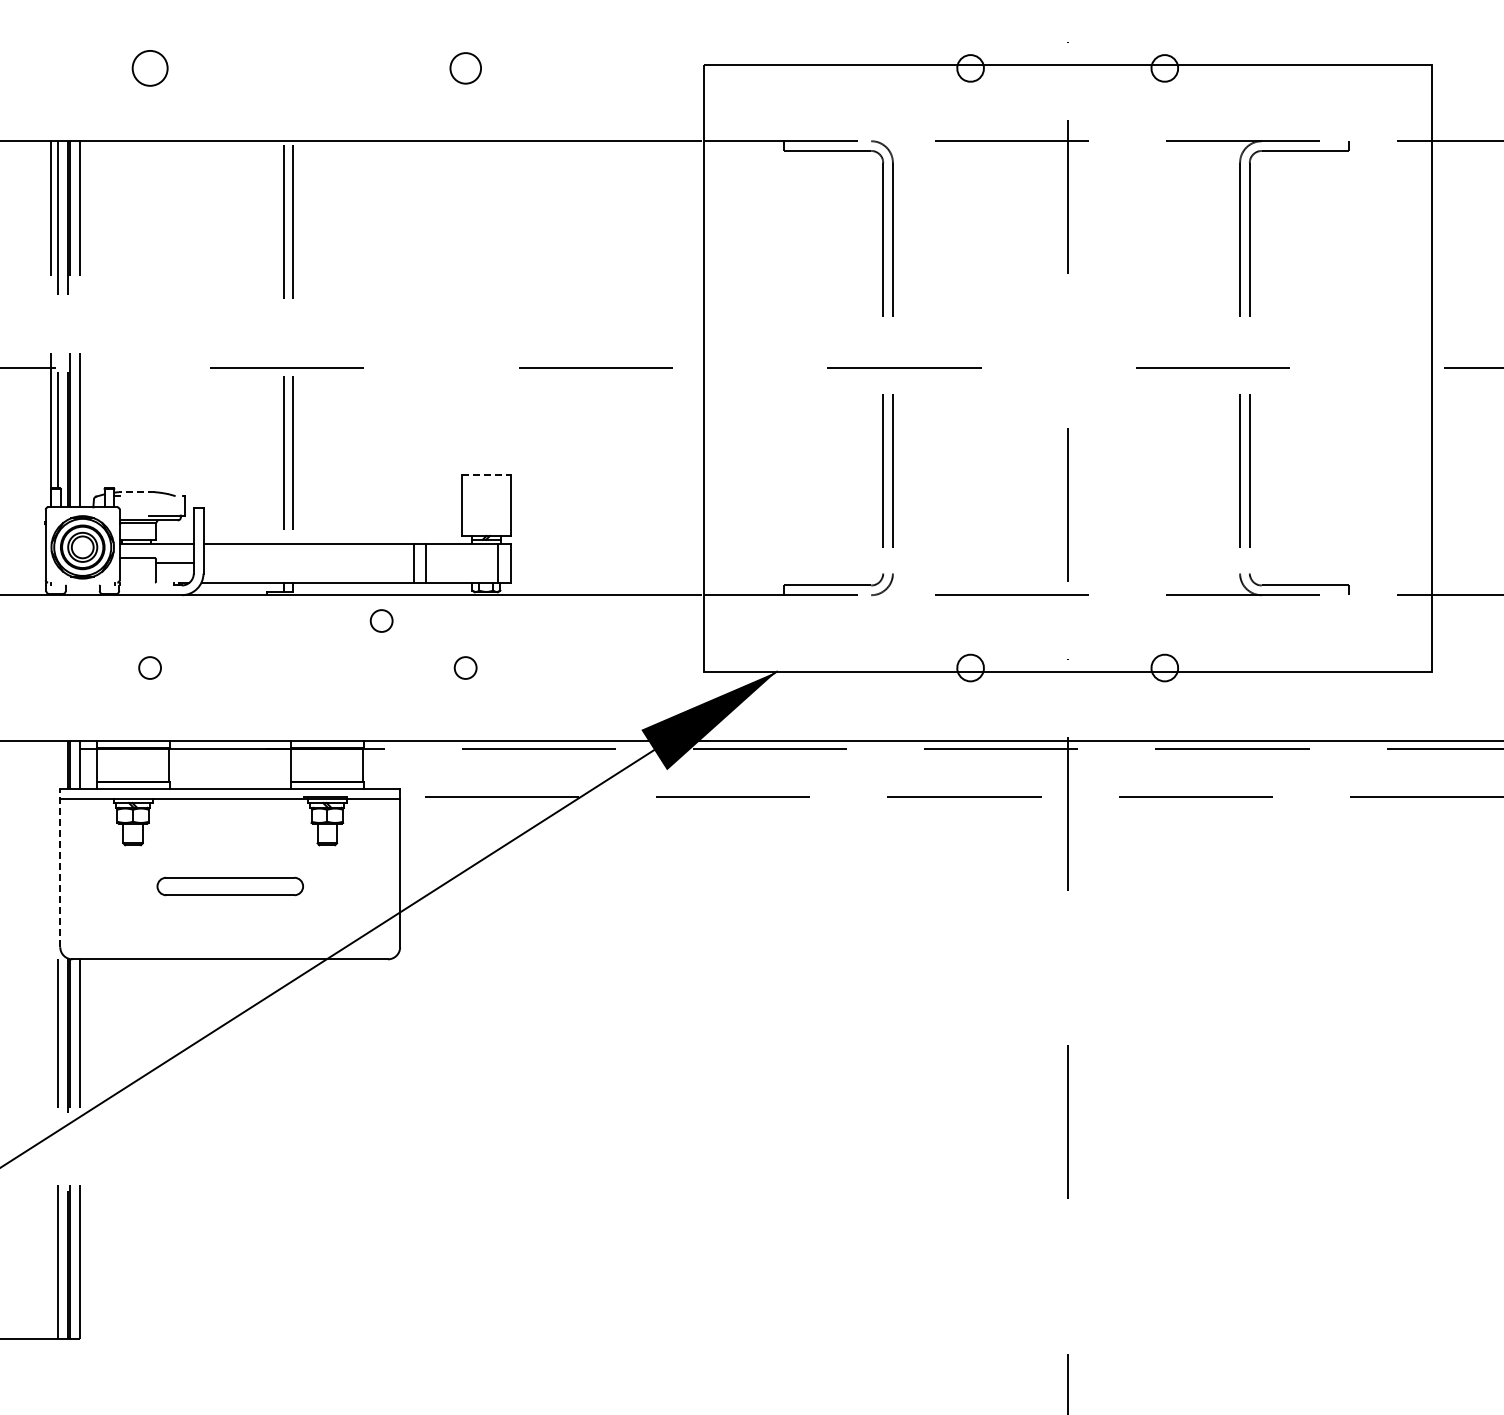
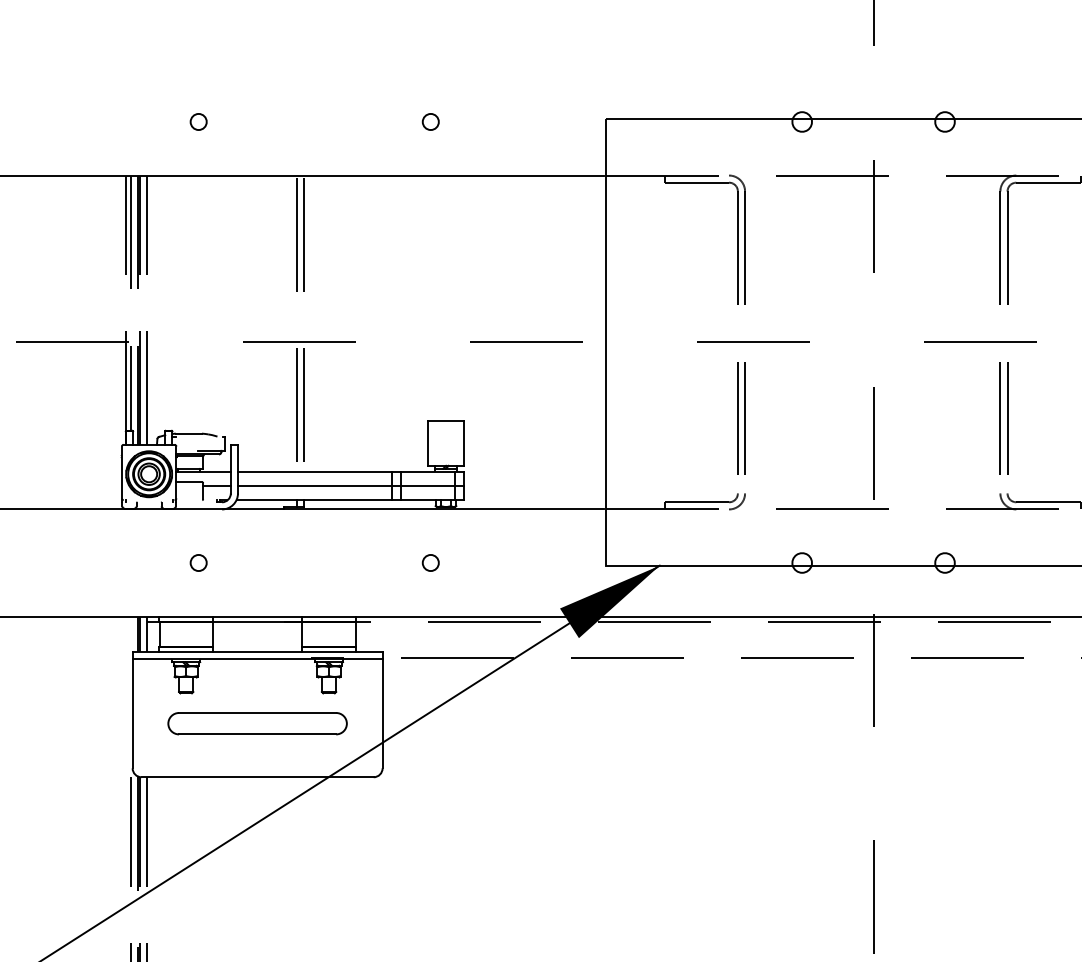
circle: (149, 68) -> (198, 122), size x0.62
circle: (465, 68) -> (430, 122), size x0.71
line: (486, 475) -> (446, 421), dashed -> solid
line: (136, 492) -> (188, 433), dashed -> solid
line: (356, 563) -> (350, 486), added
circle: (381, 620) -> (368, 528), removed
line: (60, 868) -> (132, 710), dashed -> solid
part: (230, 886) -> (257, 723), size x1.67

